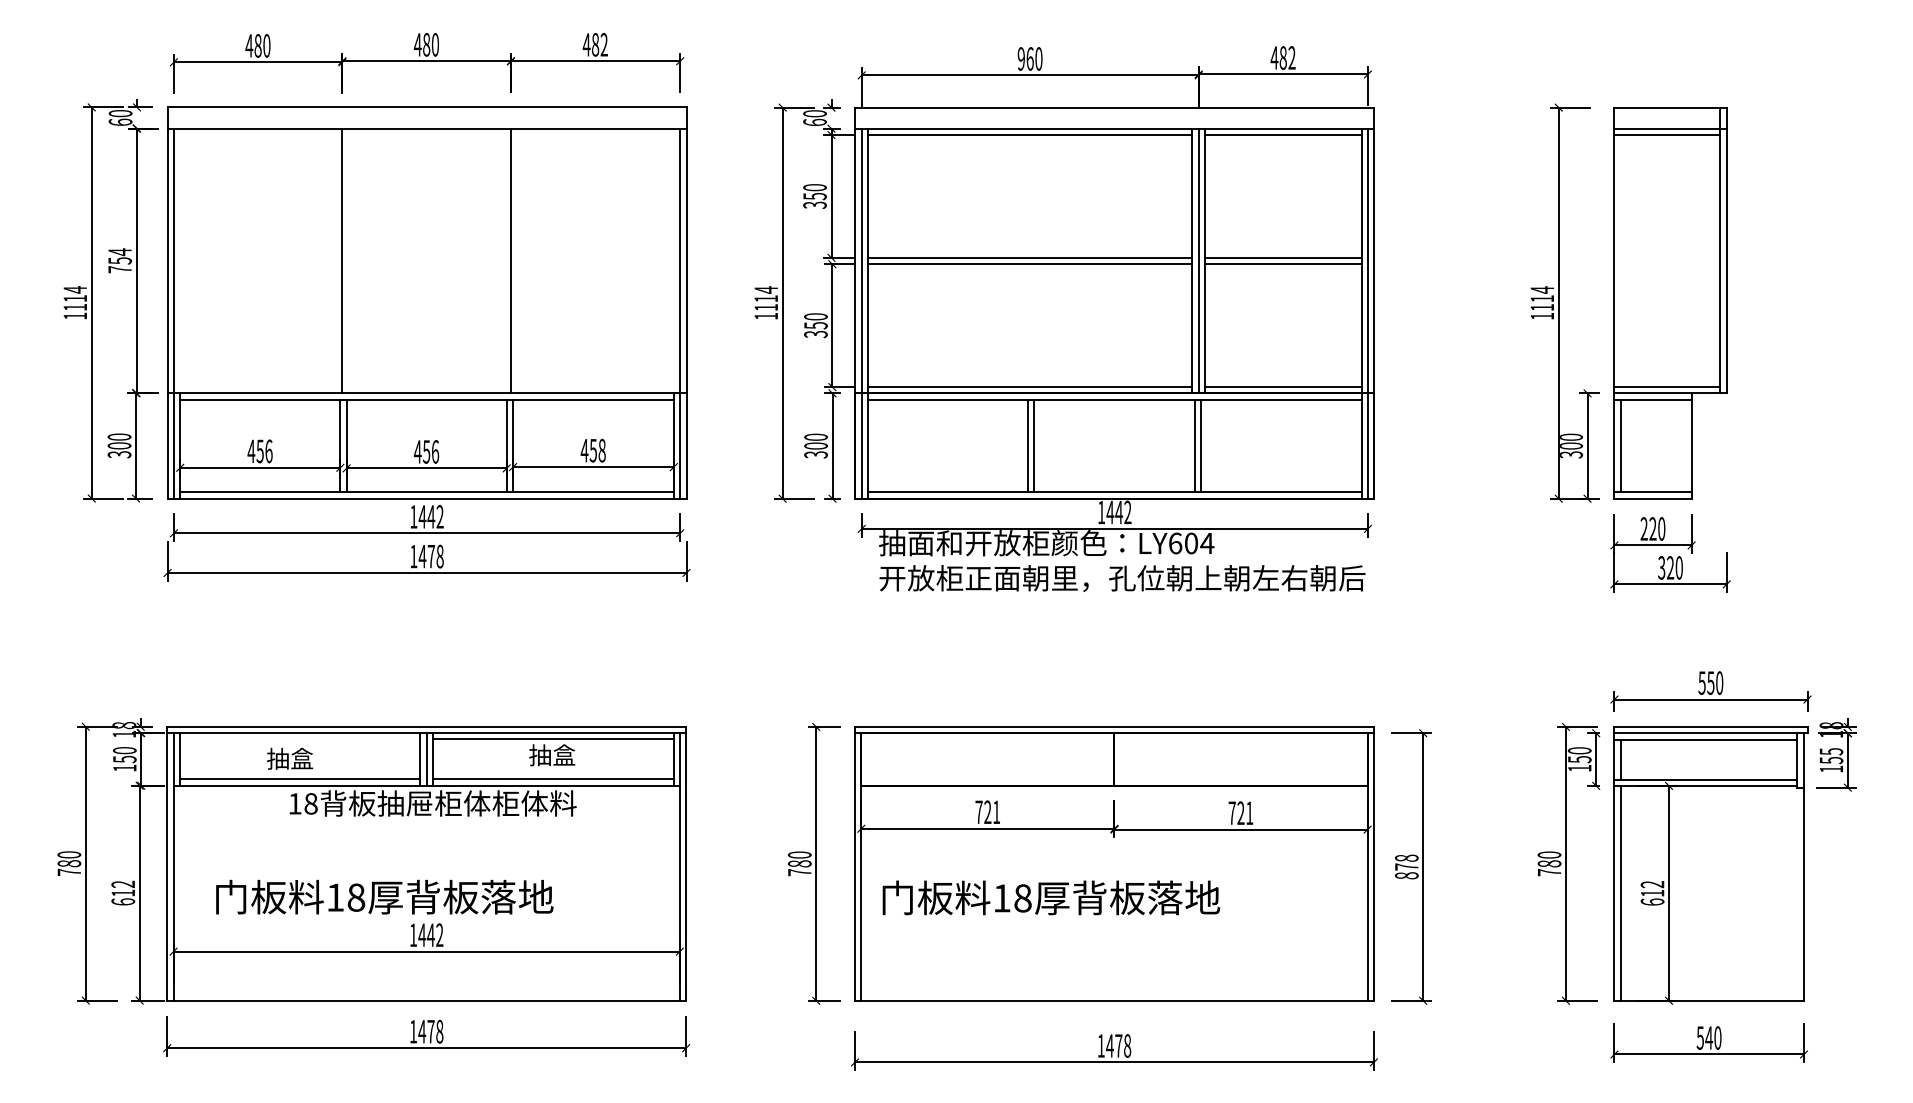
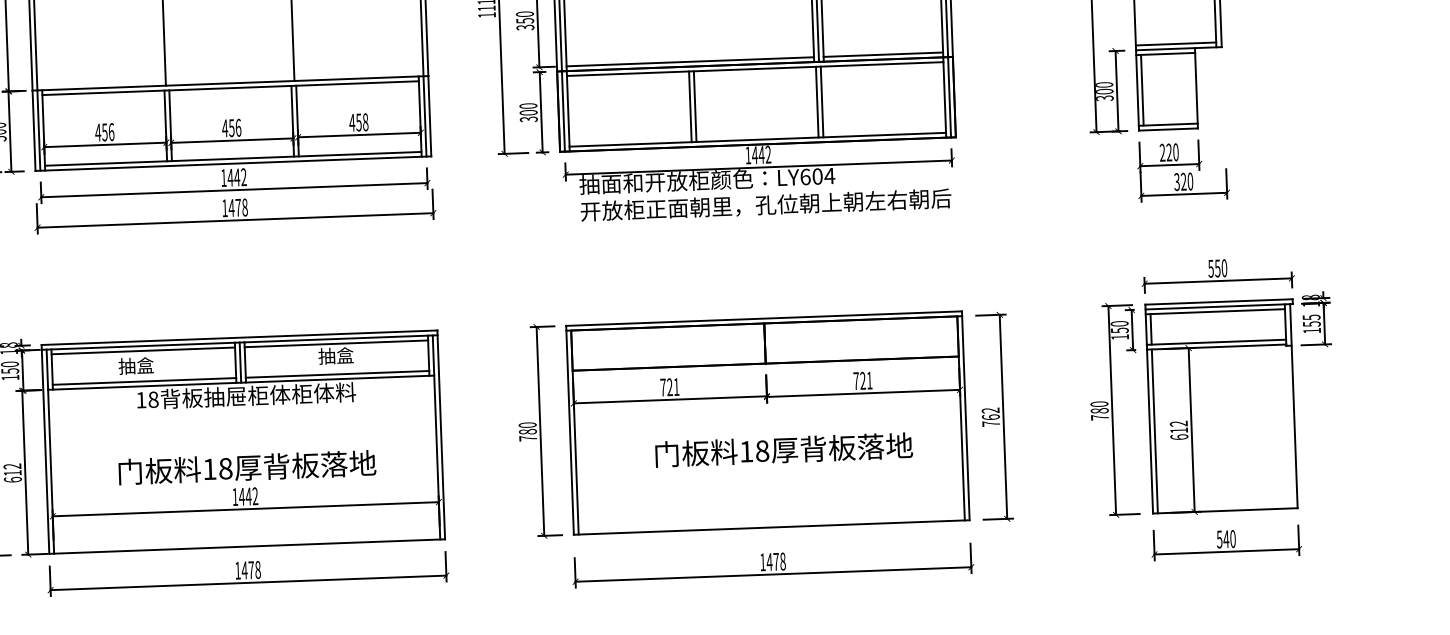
line: (299, 739) -> (142, 351), added
text: (1406, 866) -> (990, 416), 878 -> 762
text: (384, 896) -> (247, 467), moved
text: (1051, 897) -> (784, 449), moved

